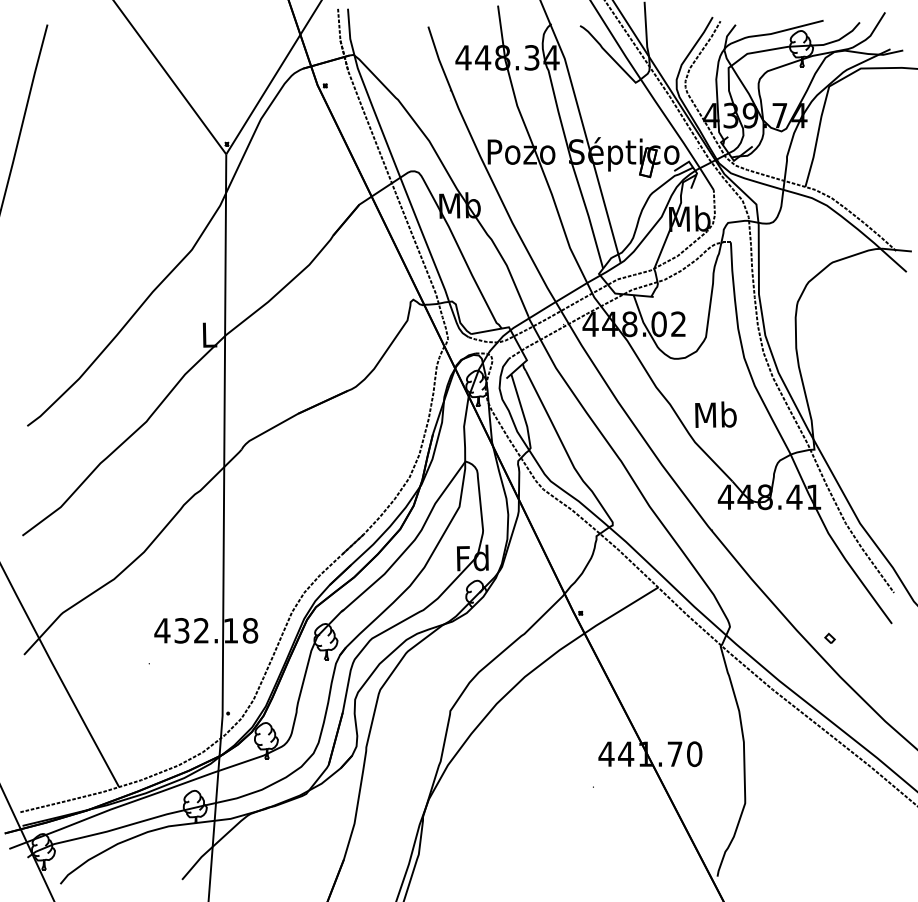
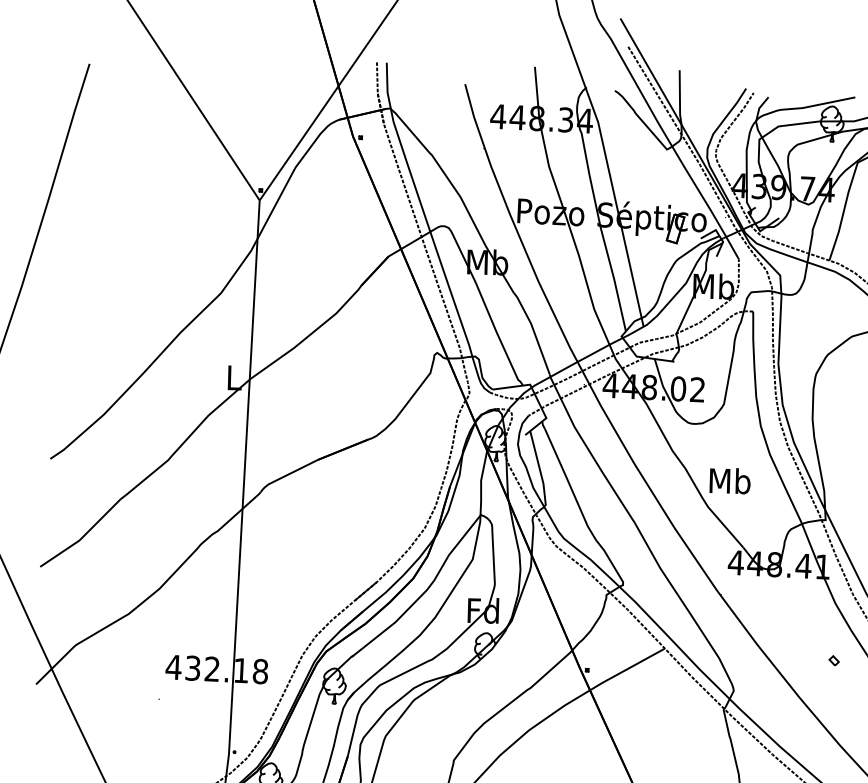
part: (829, 637) -> (833, 659), moved

